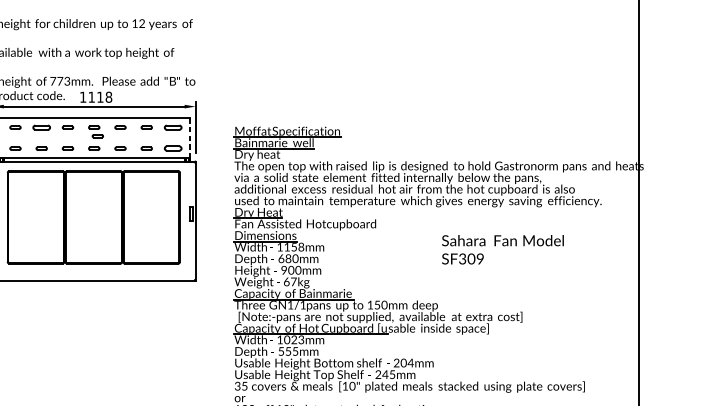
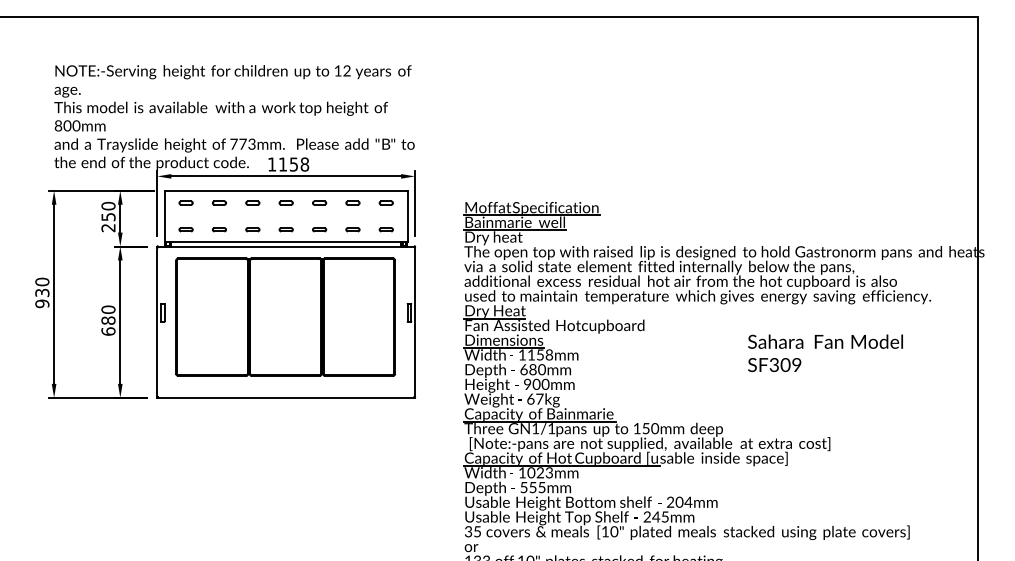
text: (99, 97) -> (293, 164), 1118 -> 1158
part: (41, 127) -> (219, 202), size x0.62
part: (172, 127) -> (385, 202), size x0.62
part: (97, 135) -> (290, 213), removed
line: (189, 138) -> (407, 217), dashed -> solid
part: (172, 148) -> (385, 229), size x0.62
text: (502, 249) -> (825, 353), moved

